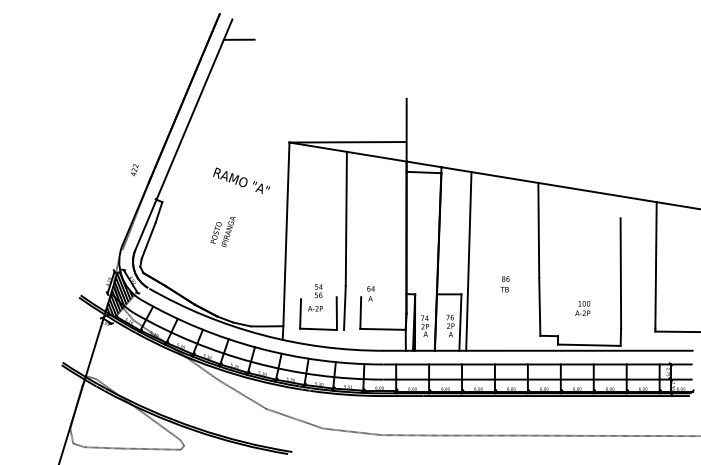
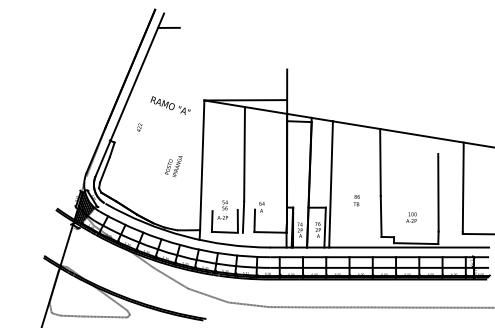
text: (134, 170) -> (139, 127), moved
text: (241, 180) -> (170, 105), moved
text: (222, 232) -> (173, 166), moved

